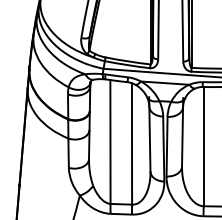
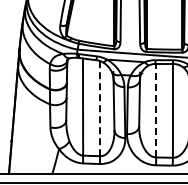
line: (131, 143) -> (99, 108), solid -> dashed
line: (204, 146) -> (156, 110), solid -> dashed

